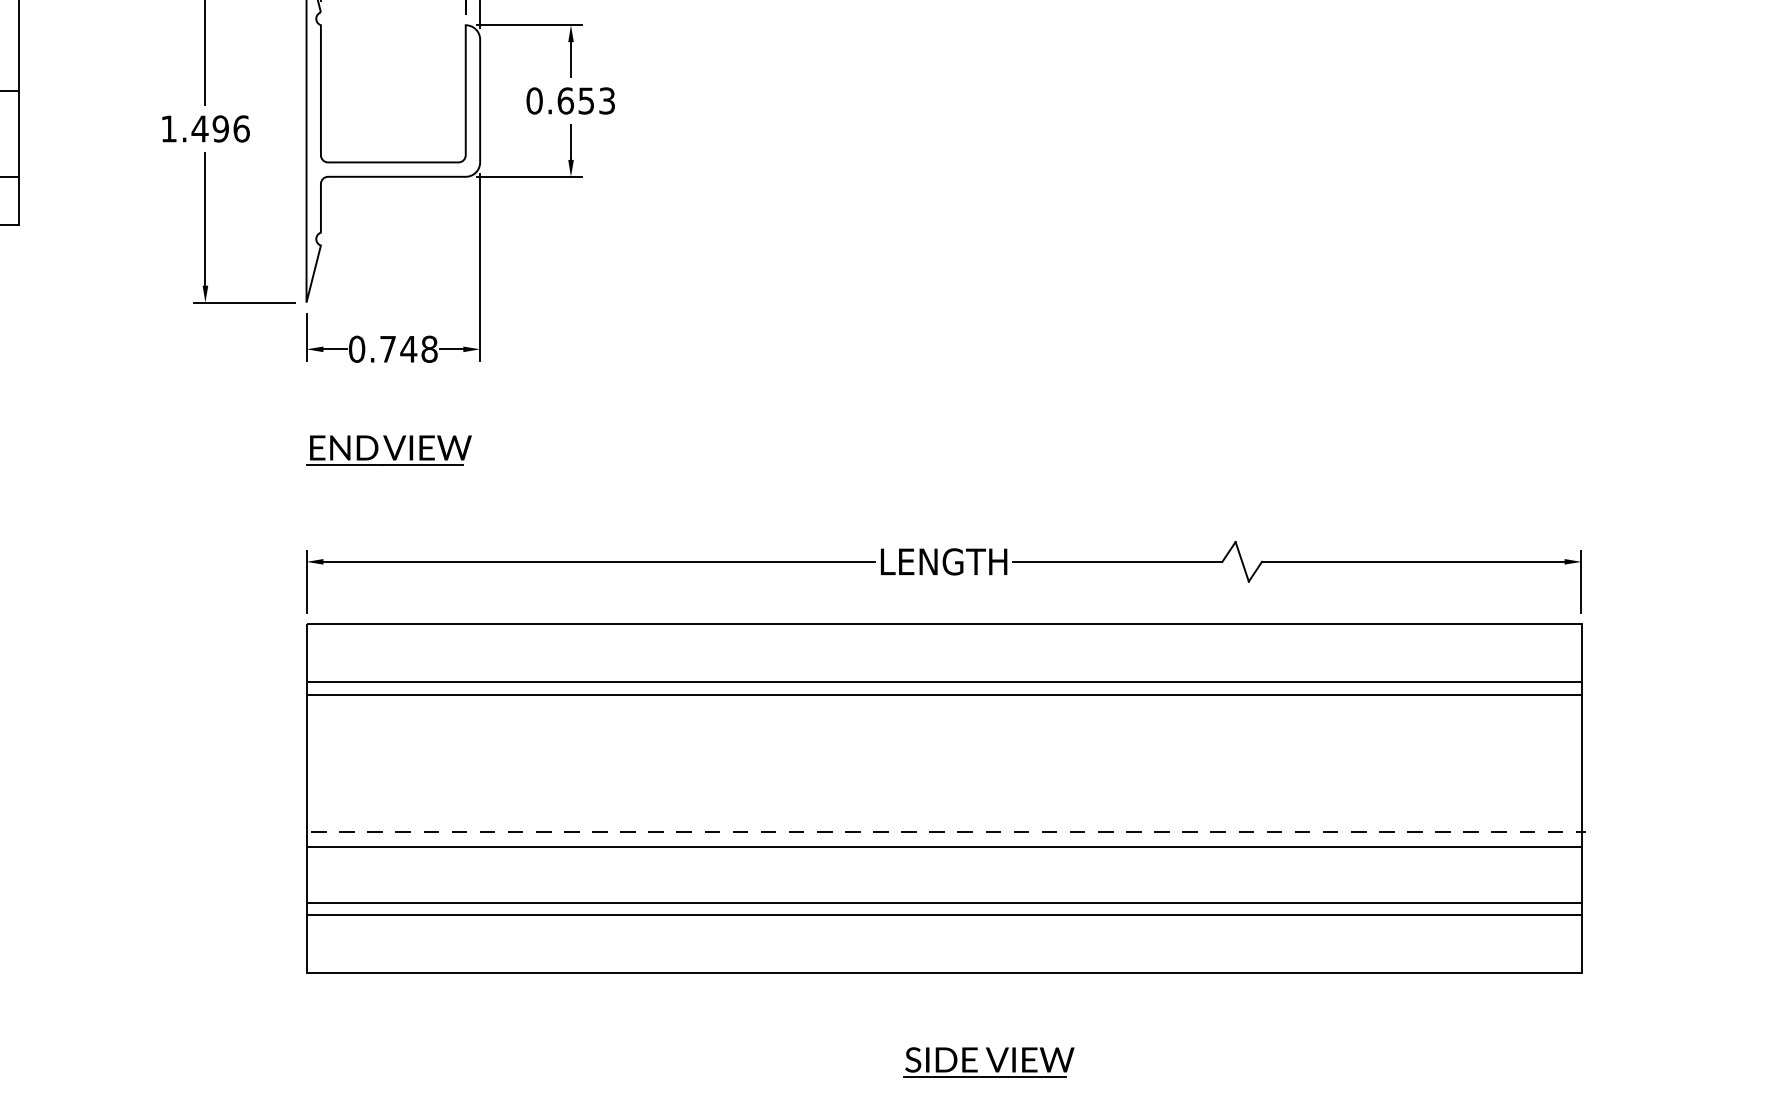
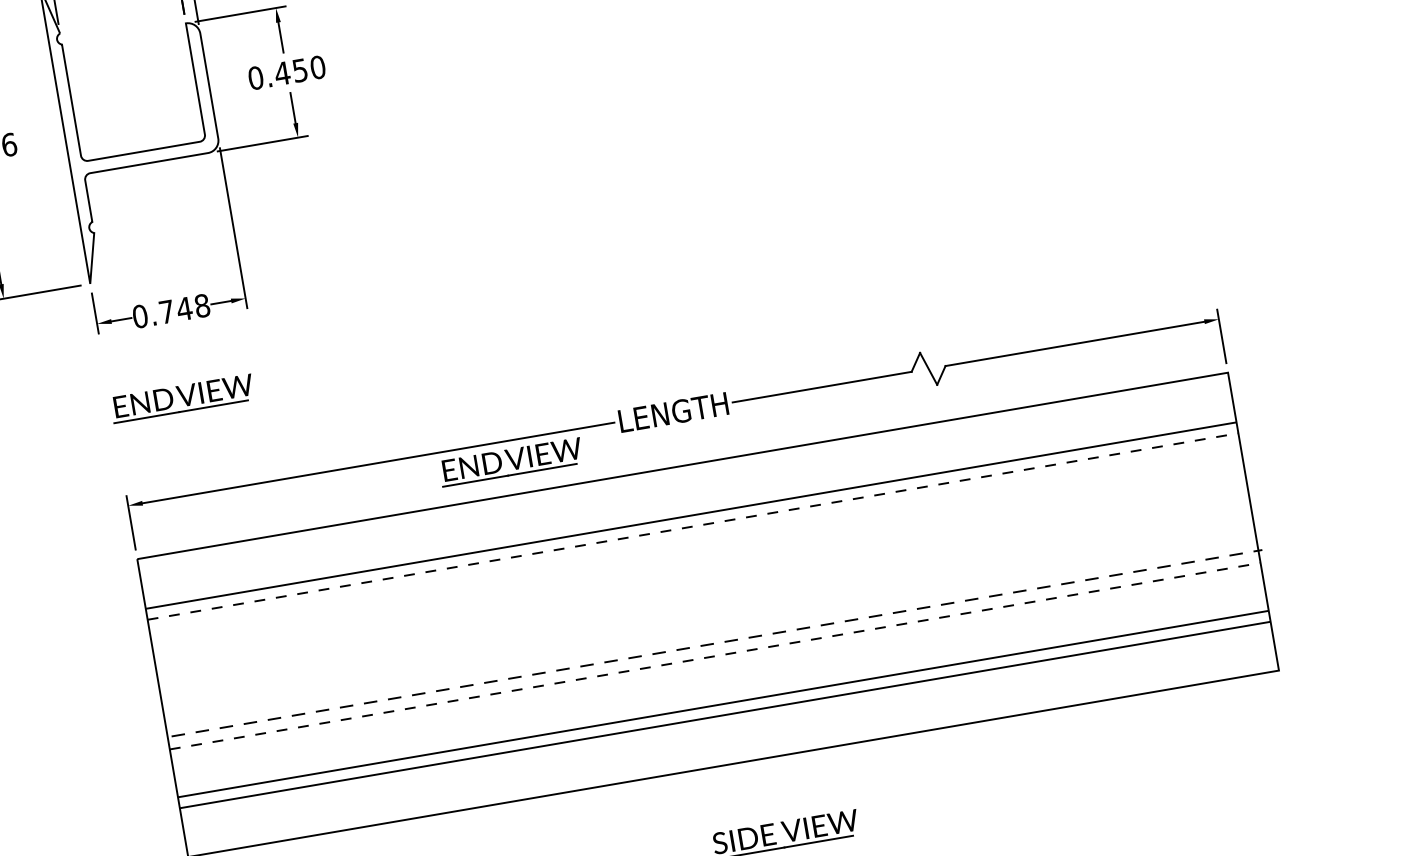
text: (586, 100) -> (300, 70), 0.653 -> 0.450
part: (749, 586) -> (510, 462), added
line: (944, 695) -> (693, 526), solid -> dashed
line: (944, 846) -> (715, 655), solid -> dashed

